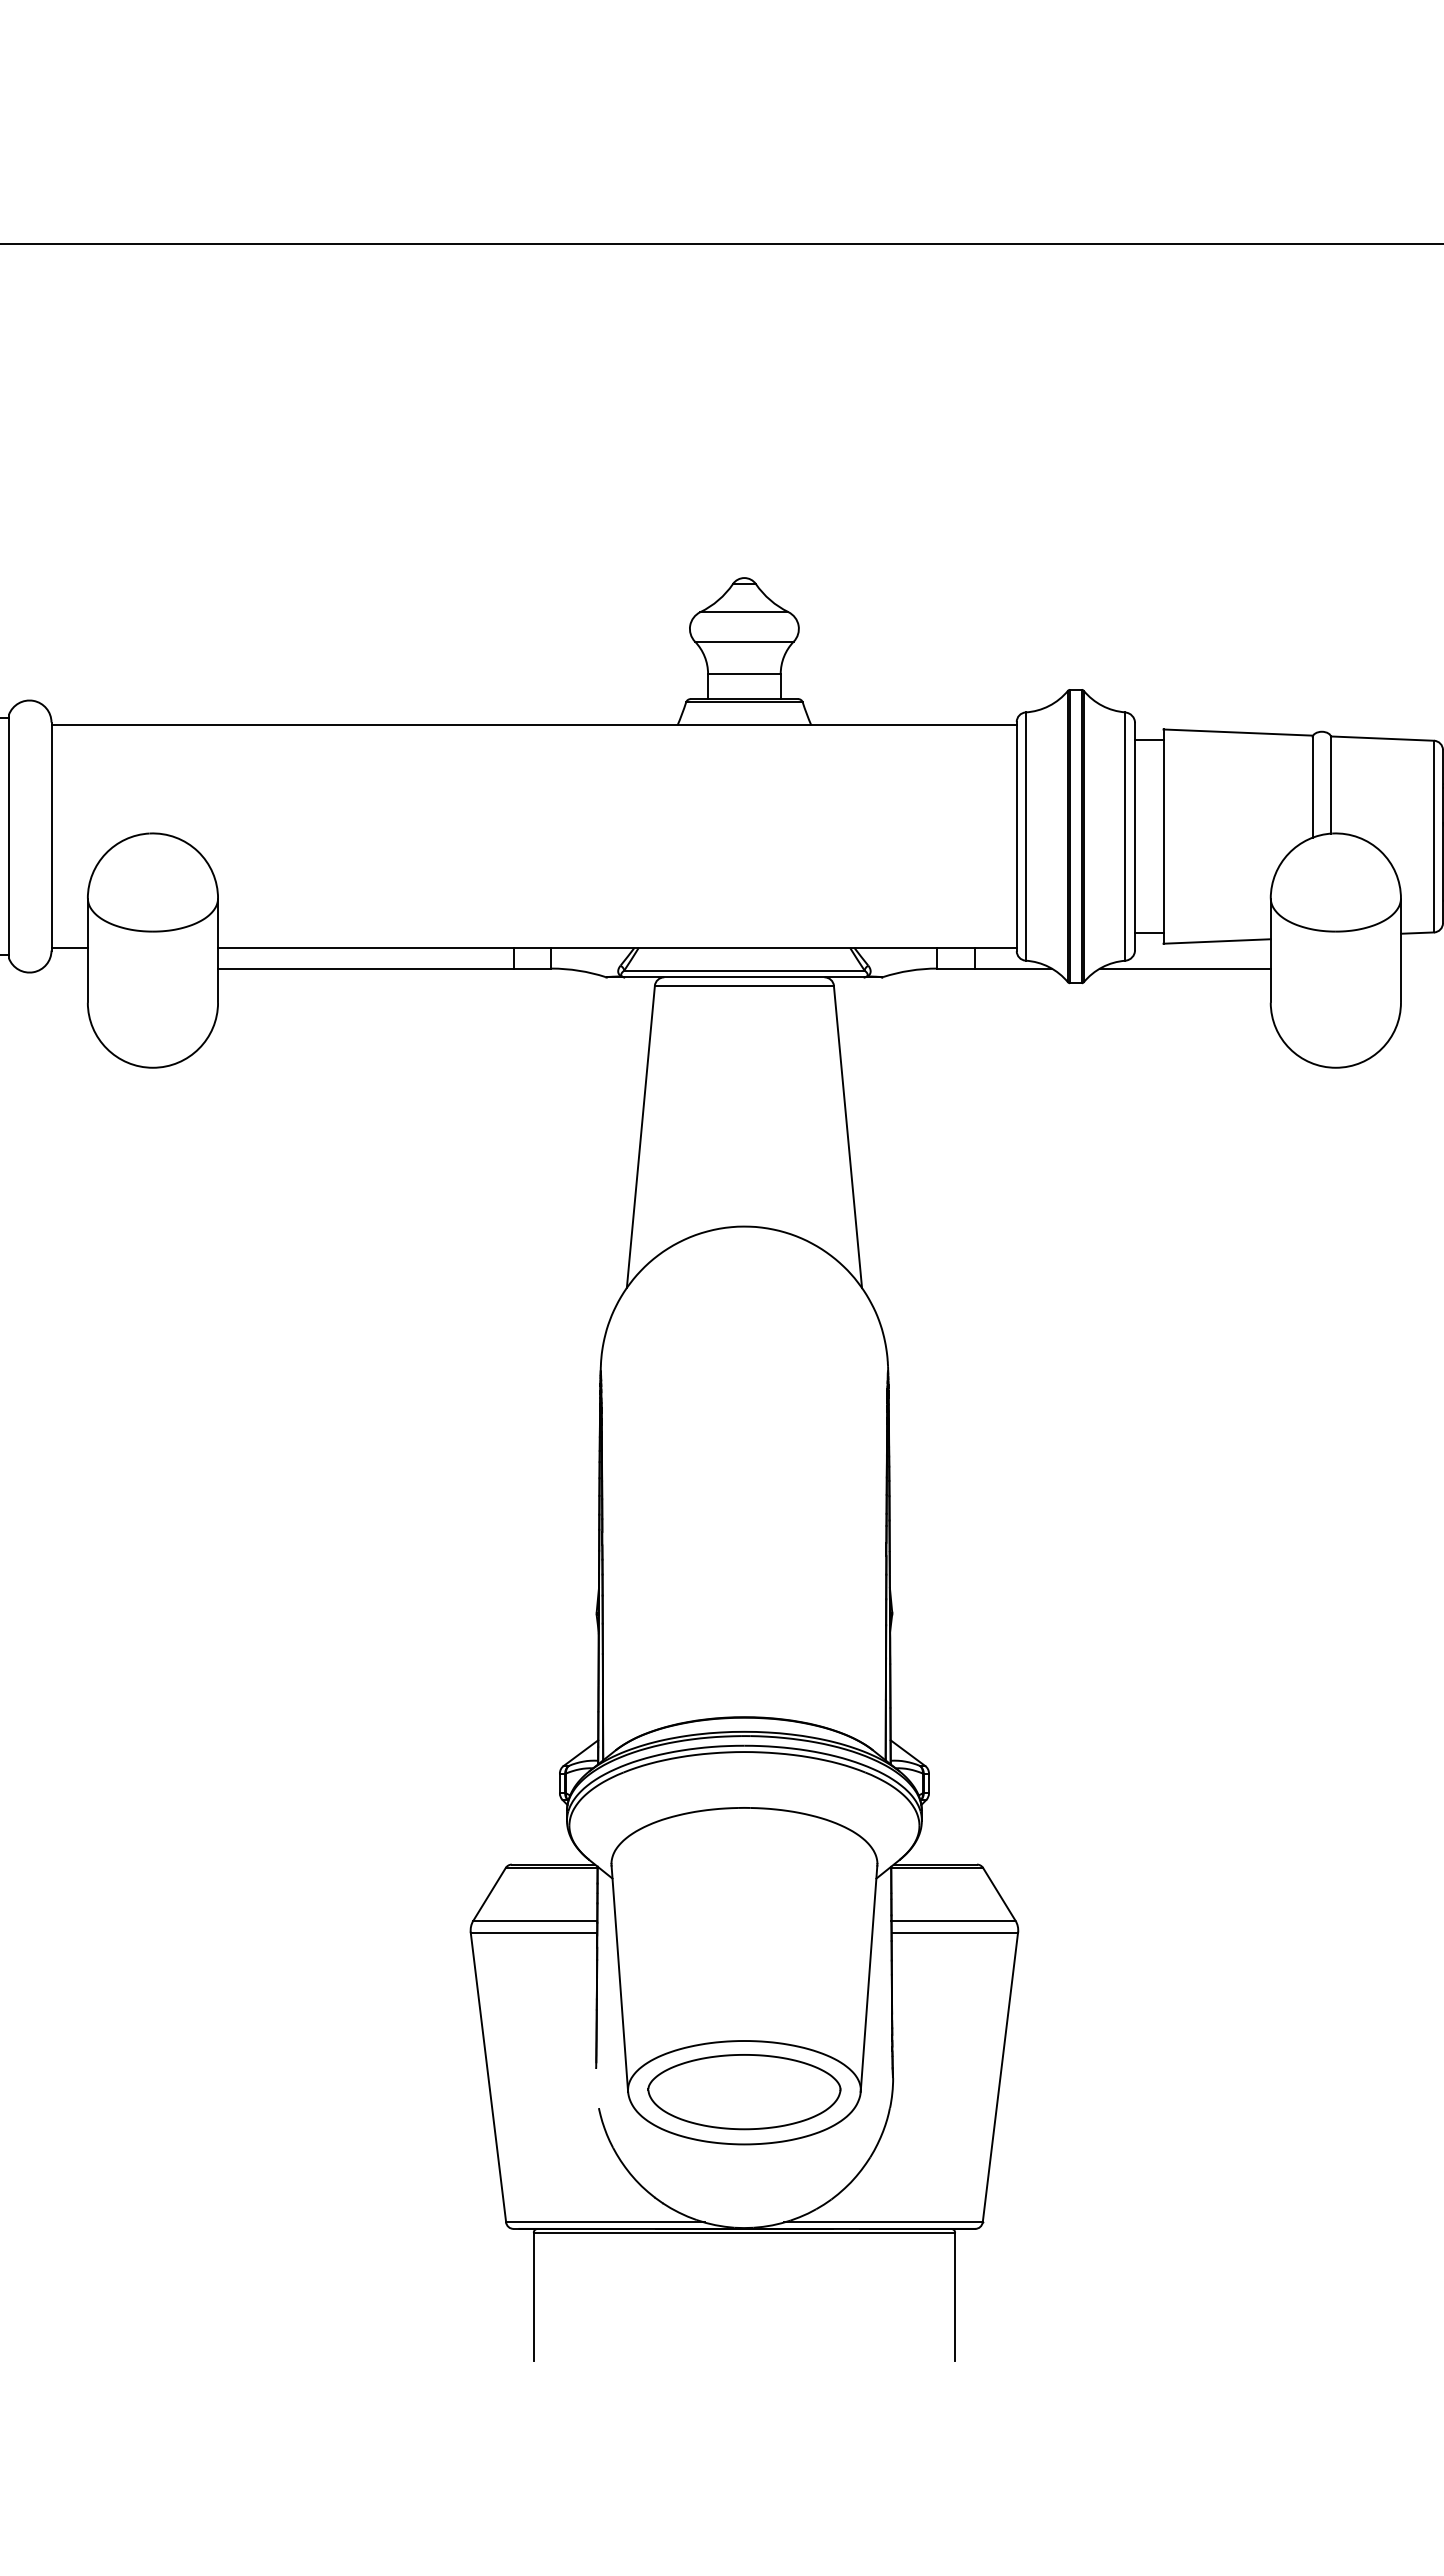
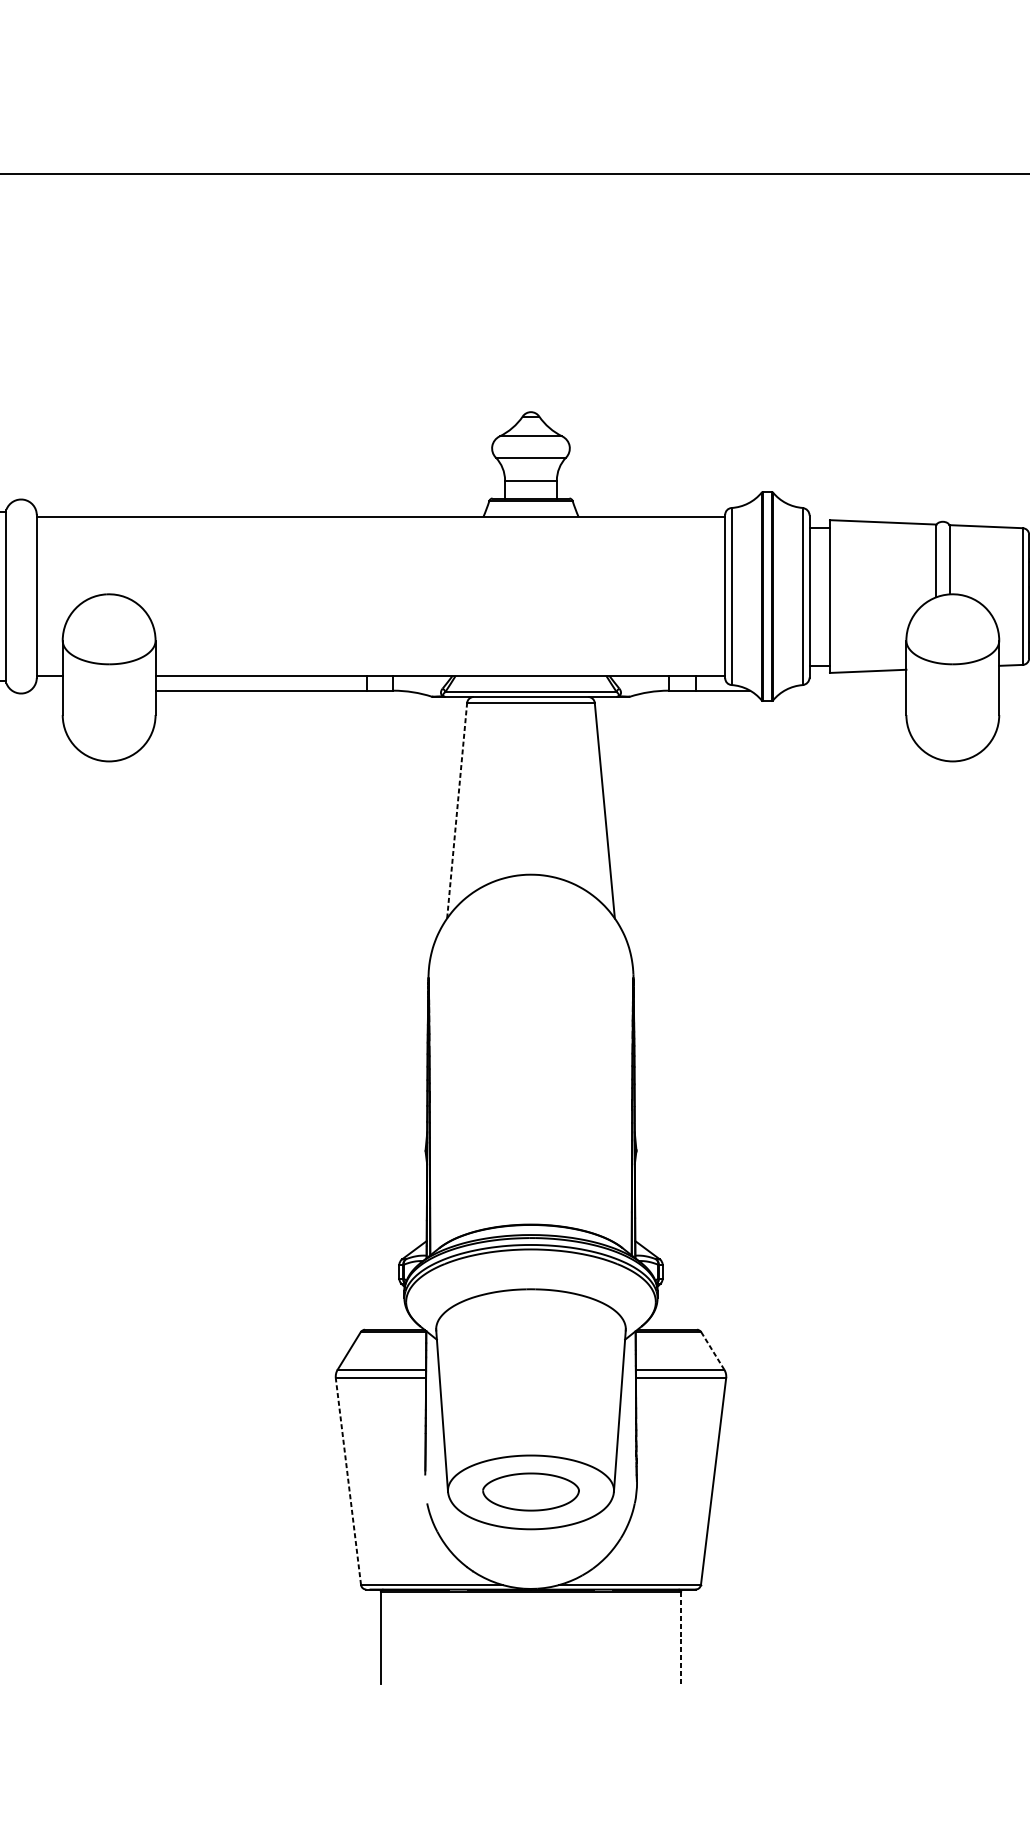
line: (1185, 968) -> (845, 690), removed
line: (640, 1136) -> (456, 810), solid -> dashed
line: (999, 1894) -> (712, 1351), solid -> dashed
line: (488, 2077) -> (348, 1481), solid -> dashed
part: (744, 2092) -> (531, 1492), size x0.7
line: (954, 2297) -> (680, 1638), solid -> dashed

